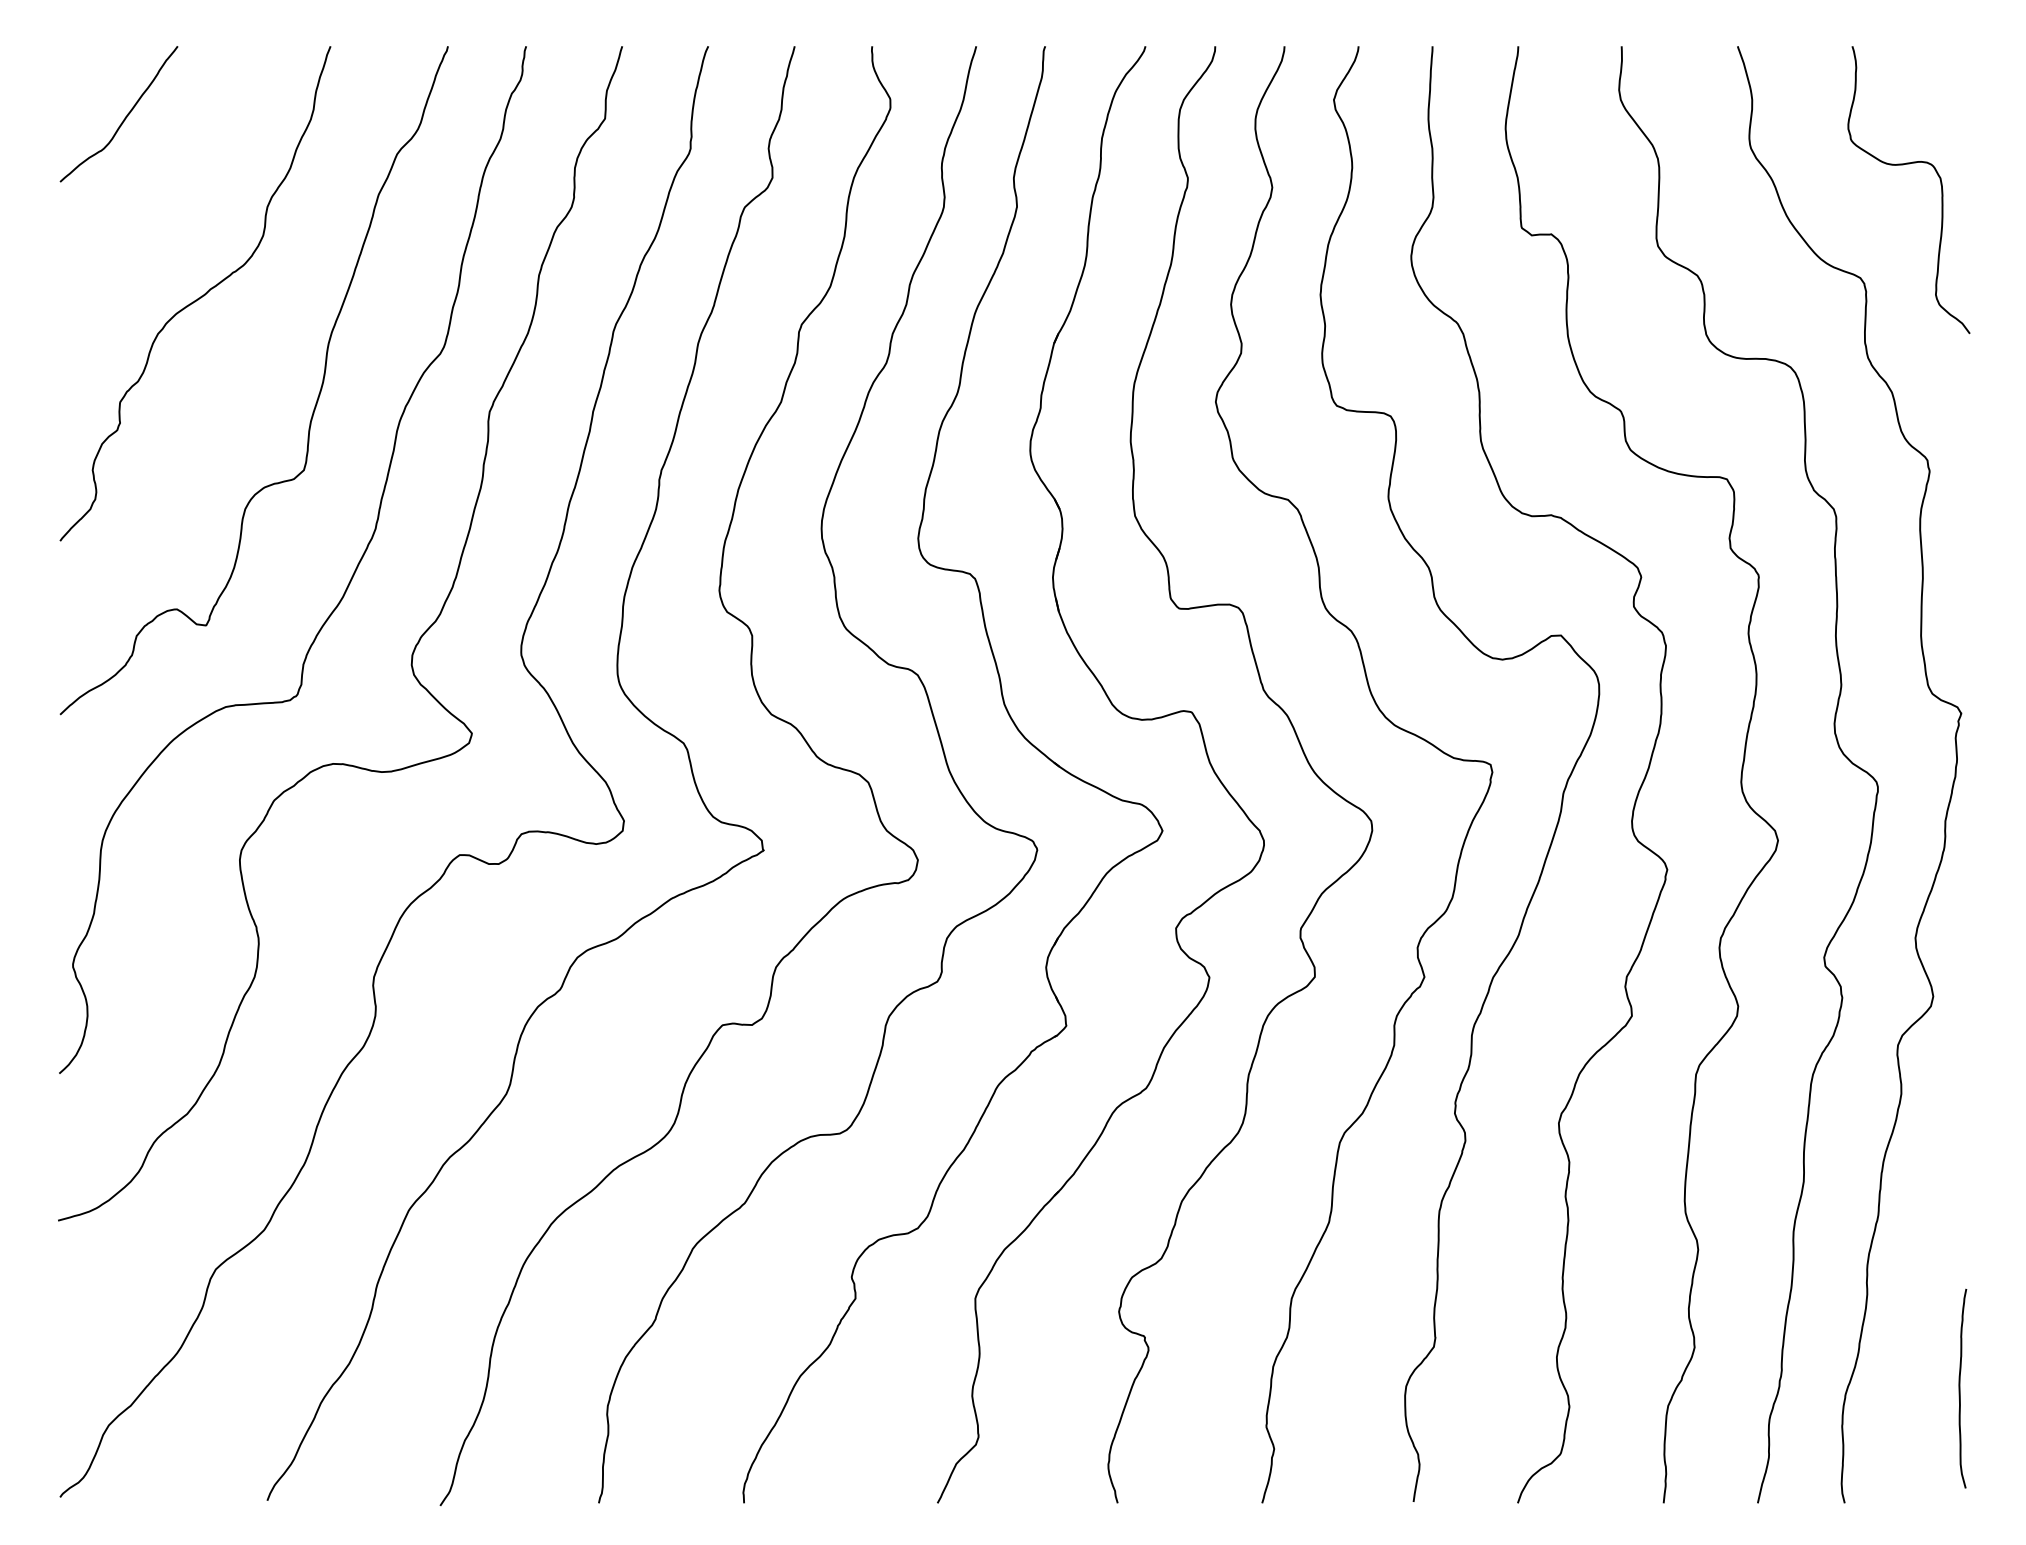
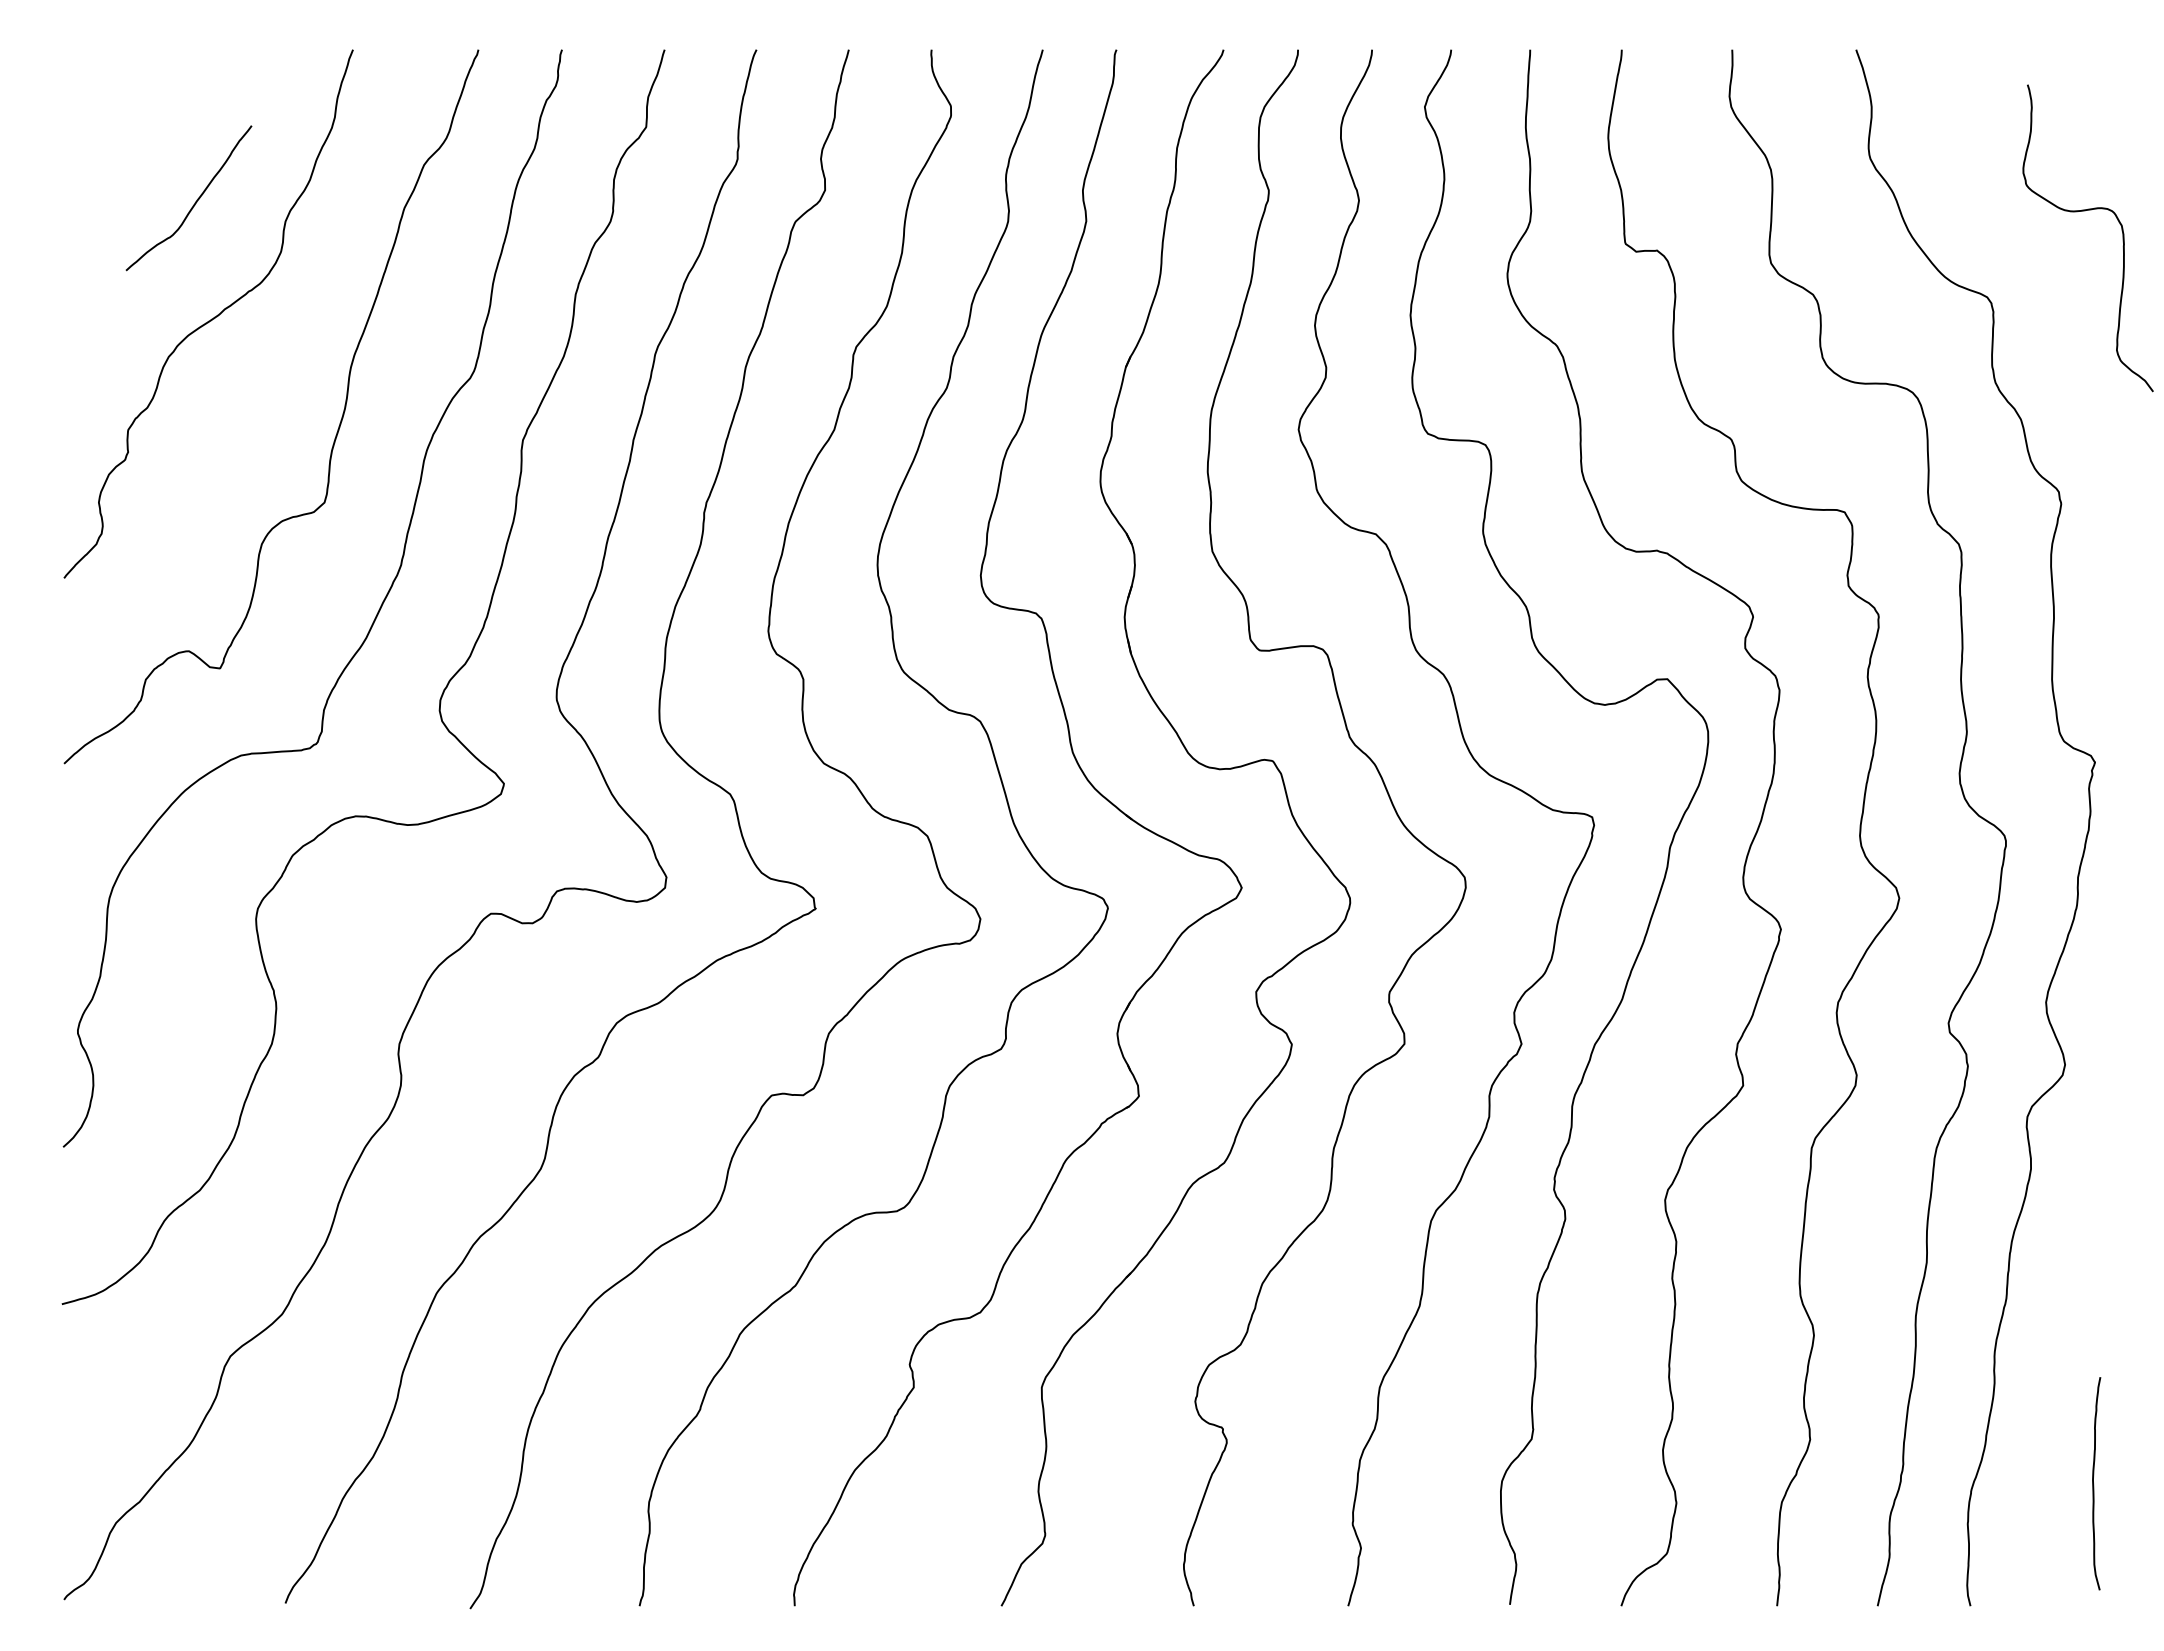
curve: (125, 117) -> (195, 201), moved
curve: (1906, 164) -> (2085, 211), moved

